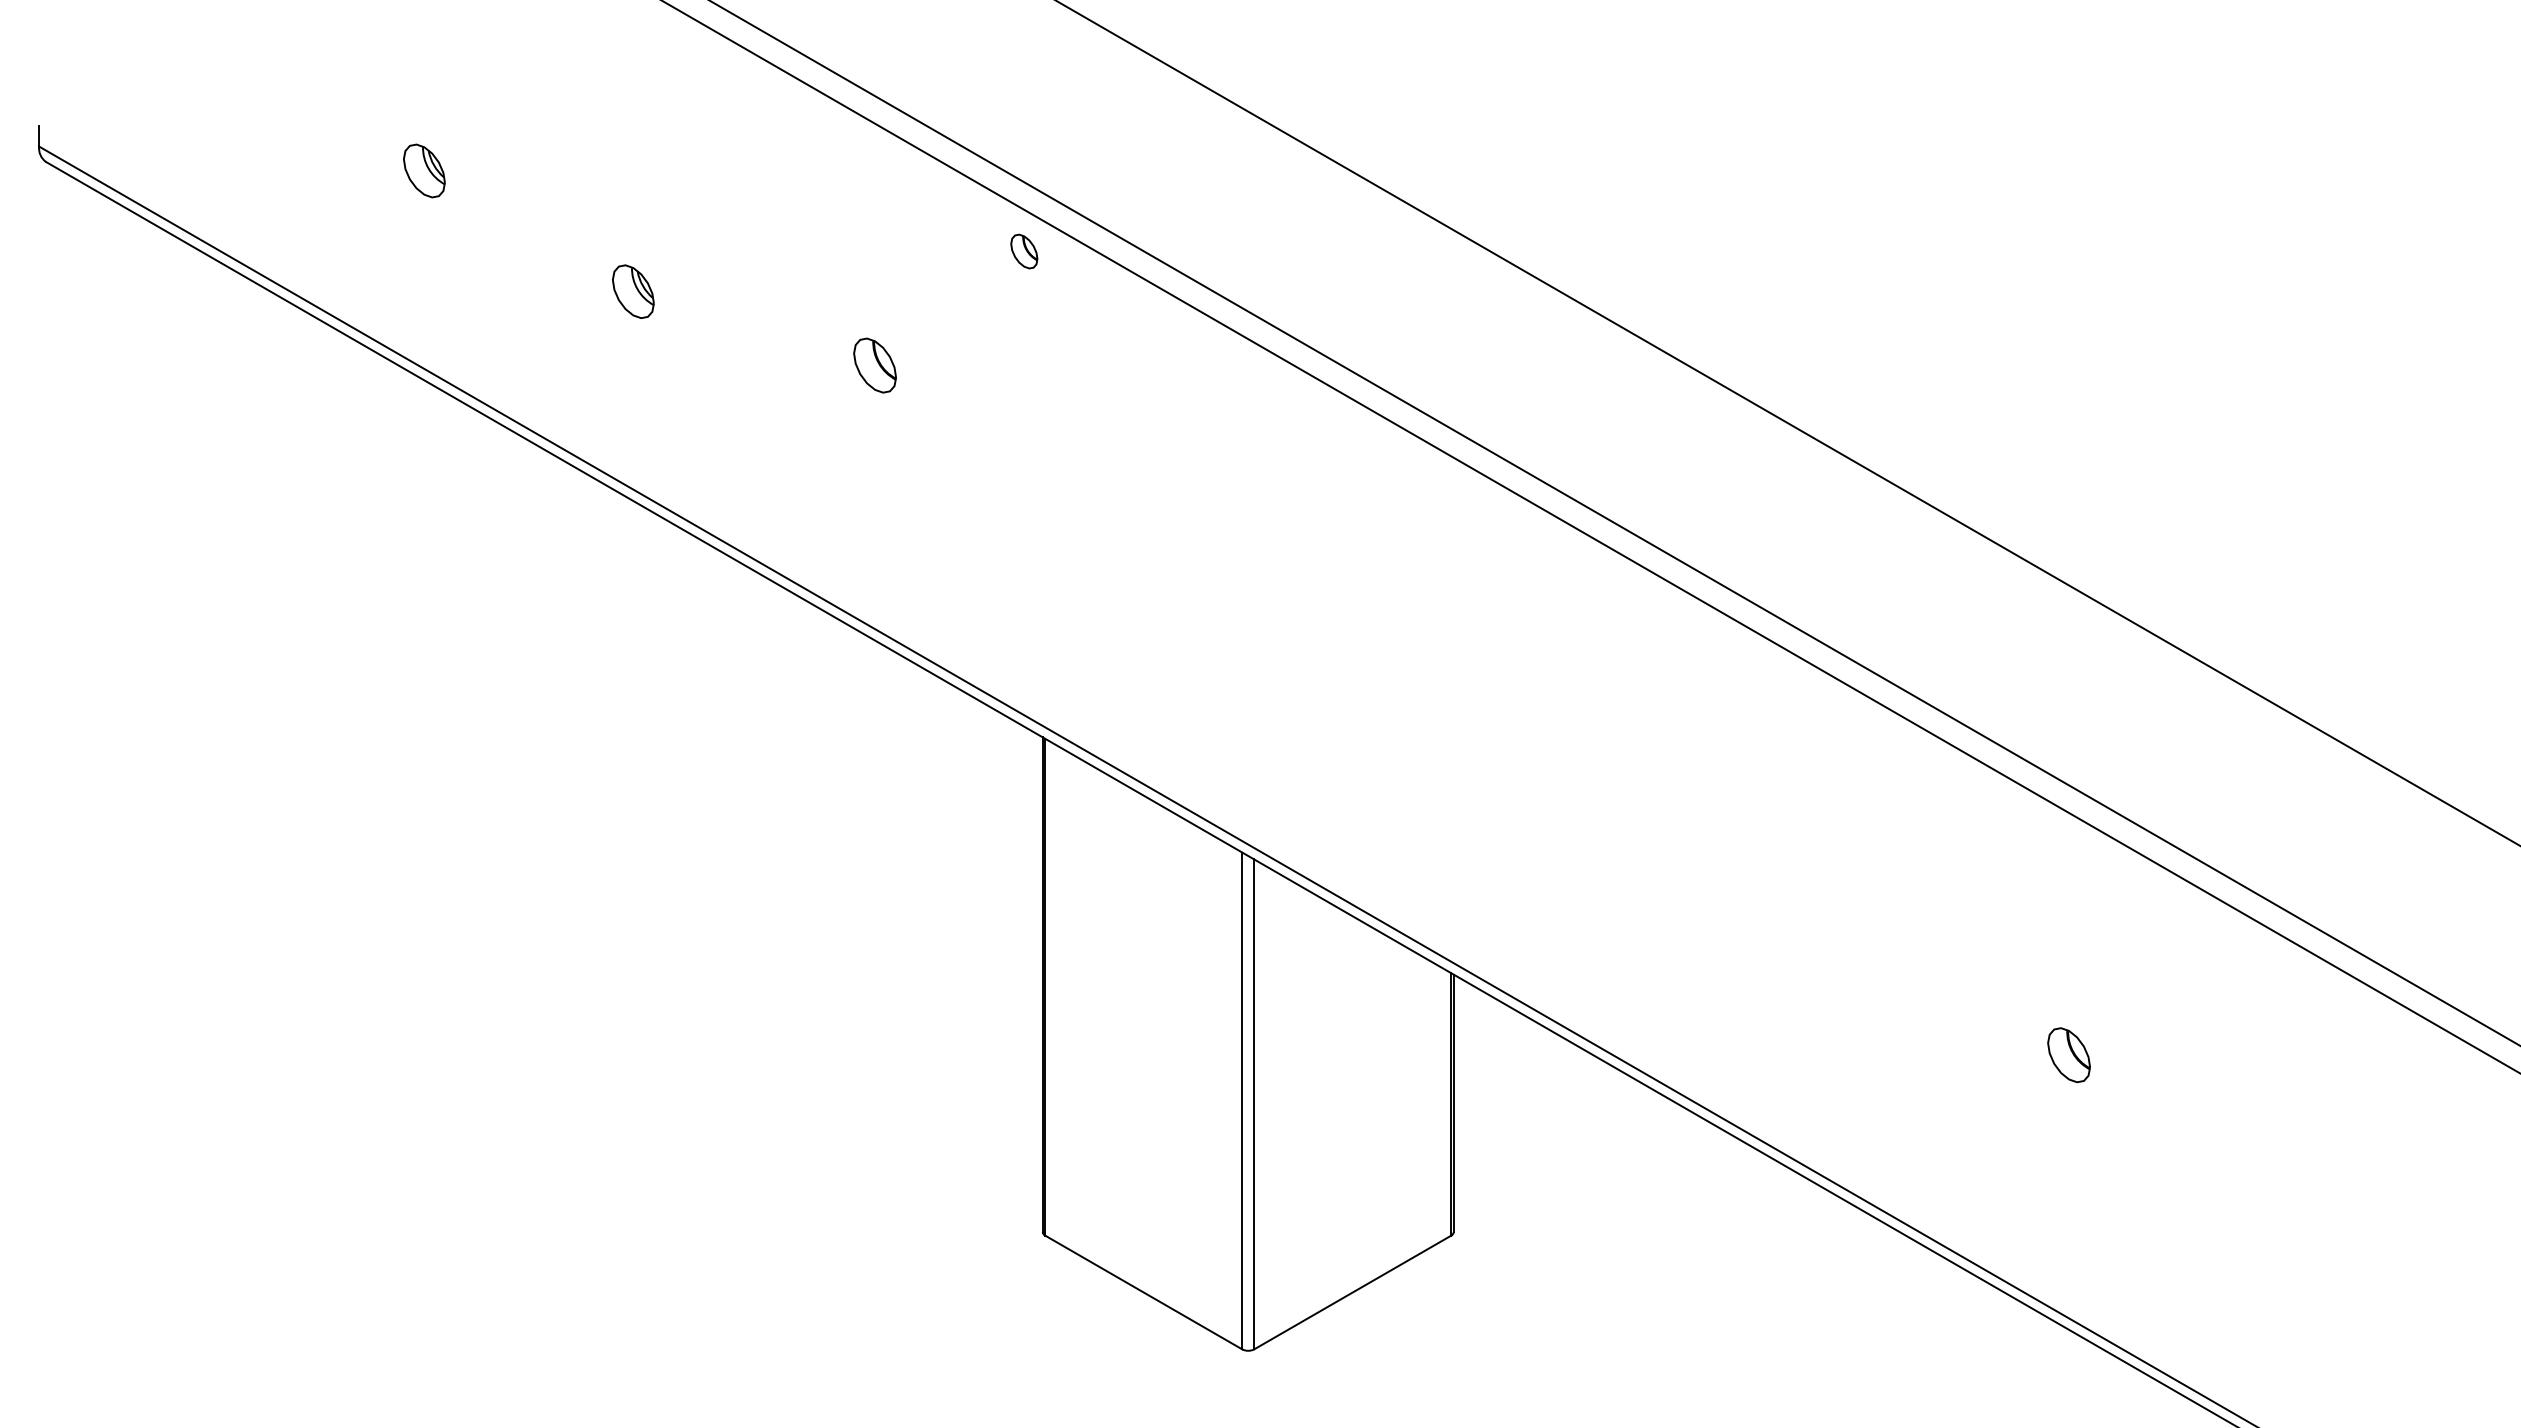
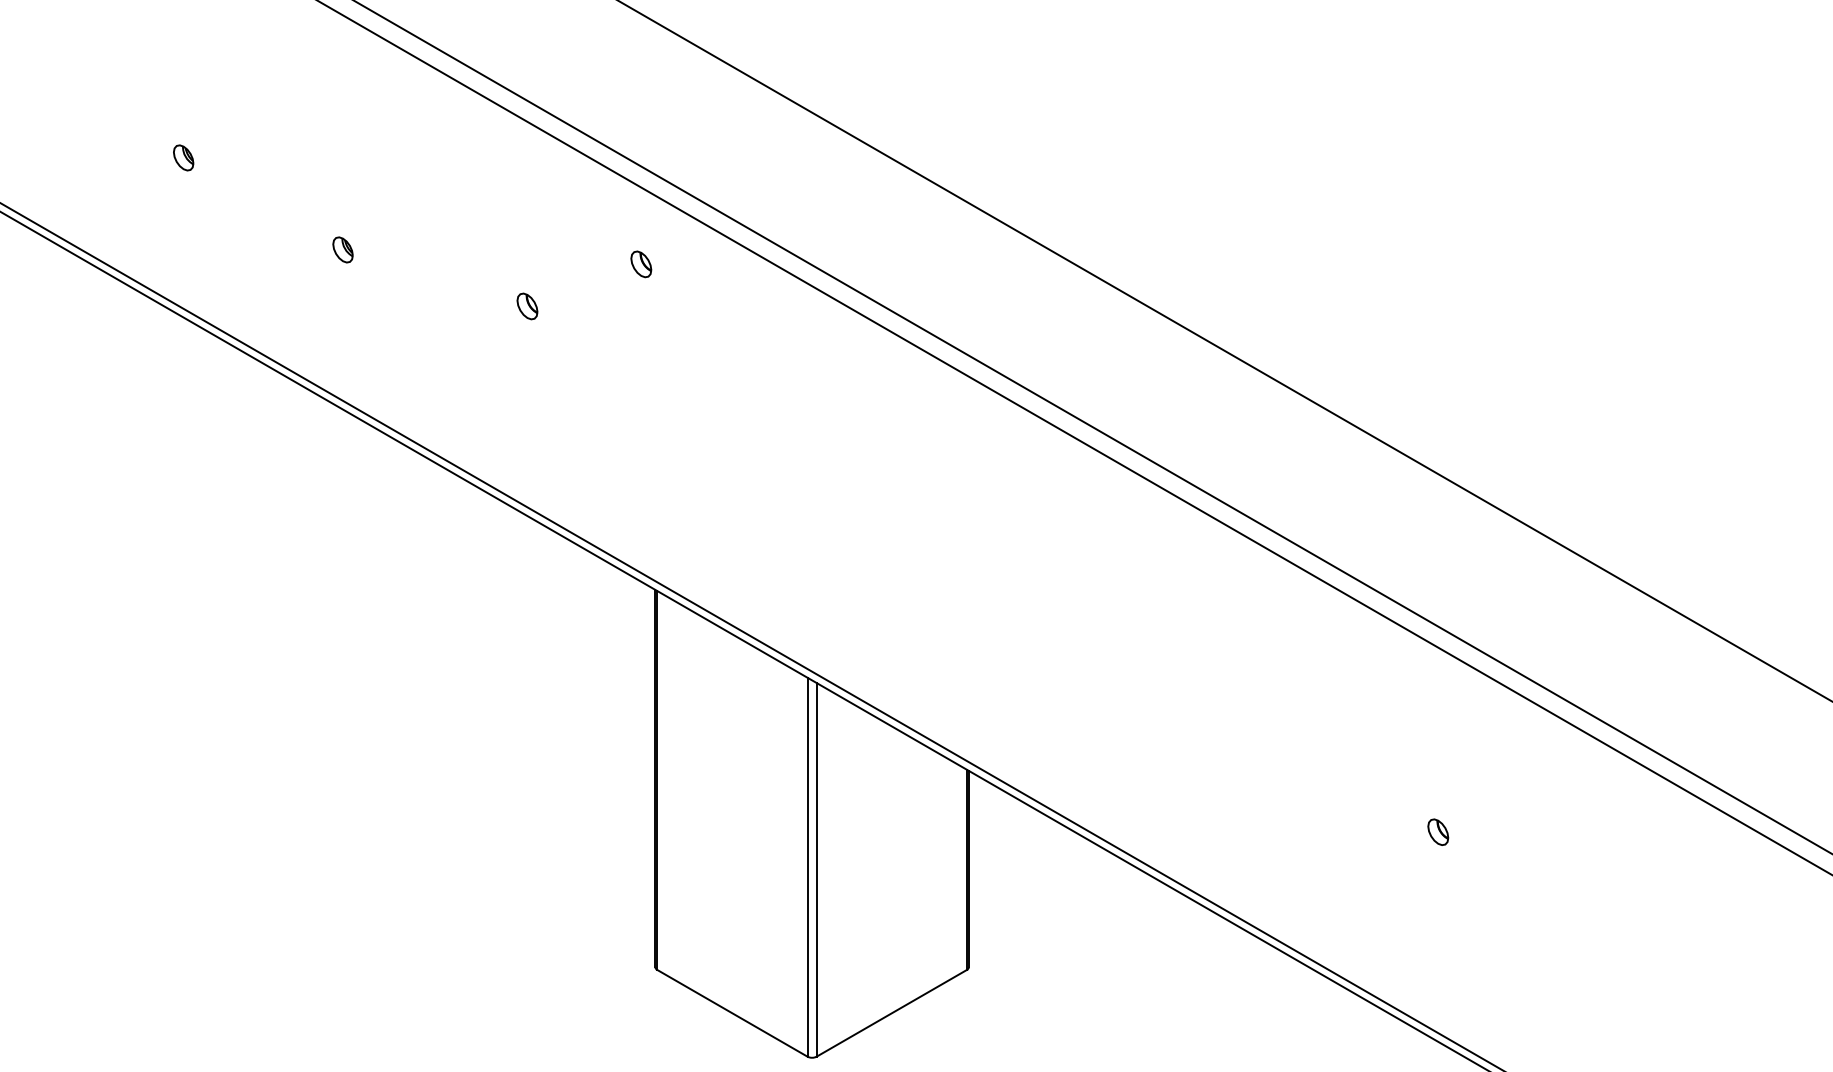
part: (423, 170) -> (183, 157), size x0.62
part: (1024, 251) -> (641, 264), moved
part: (632, 291) -> (342, 249), size x0.62
part: (874, 365) -> (527, 306), size x0.62
part: (2069, 1054) -> (1438, 831), size x0.62

